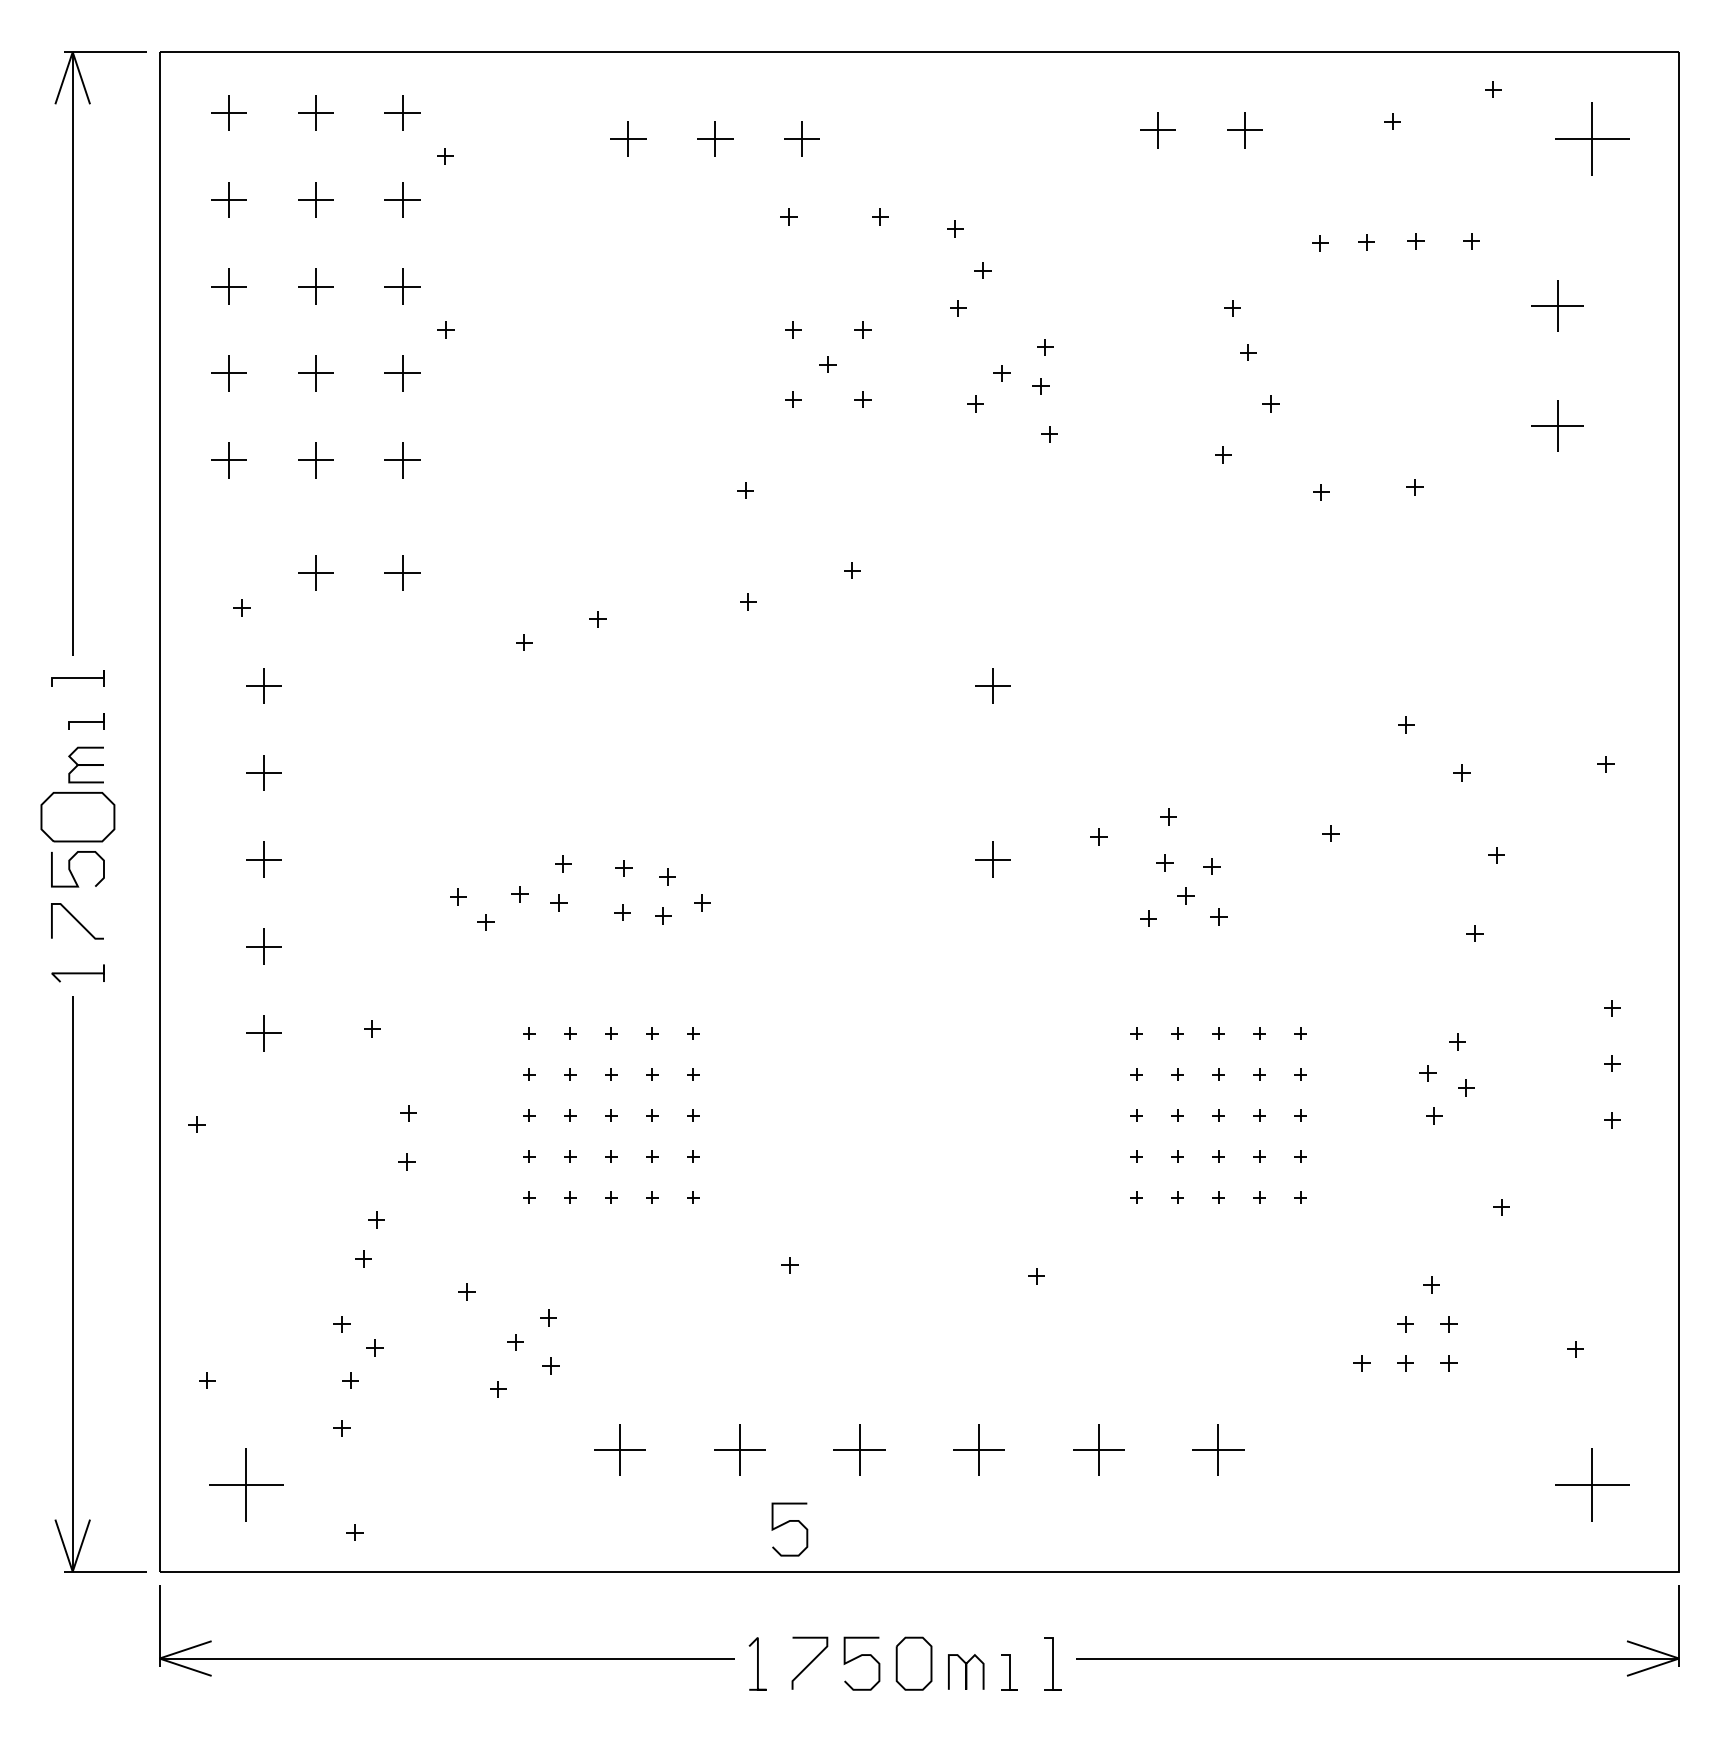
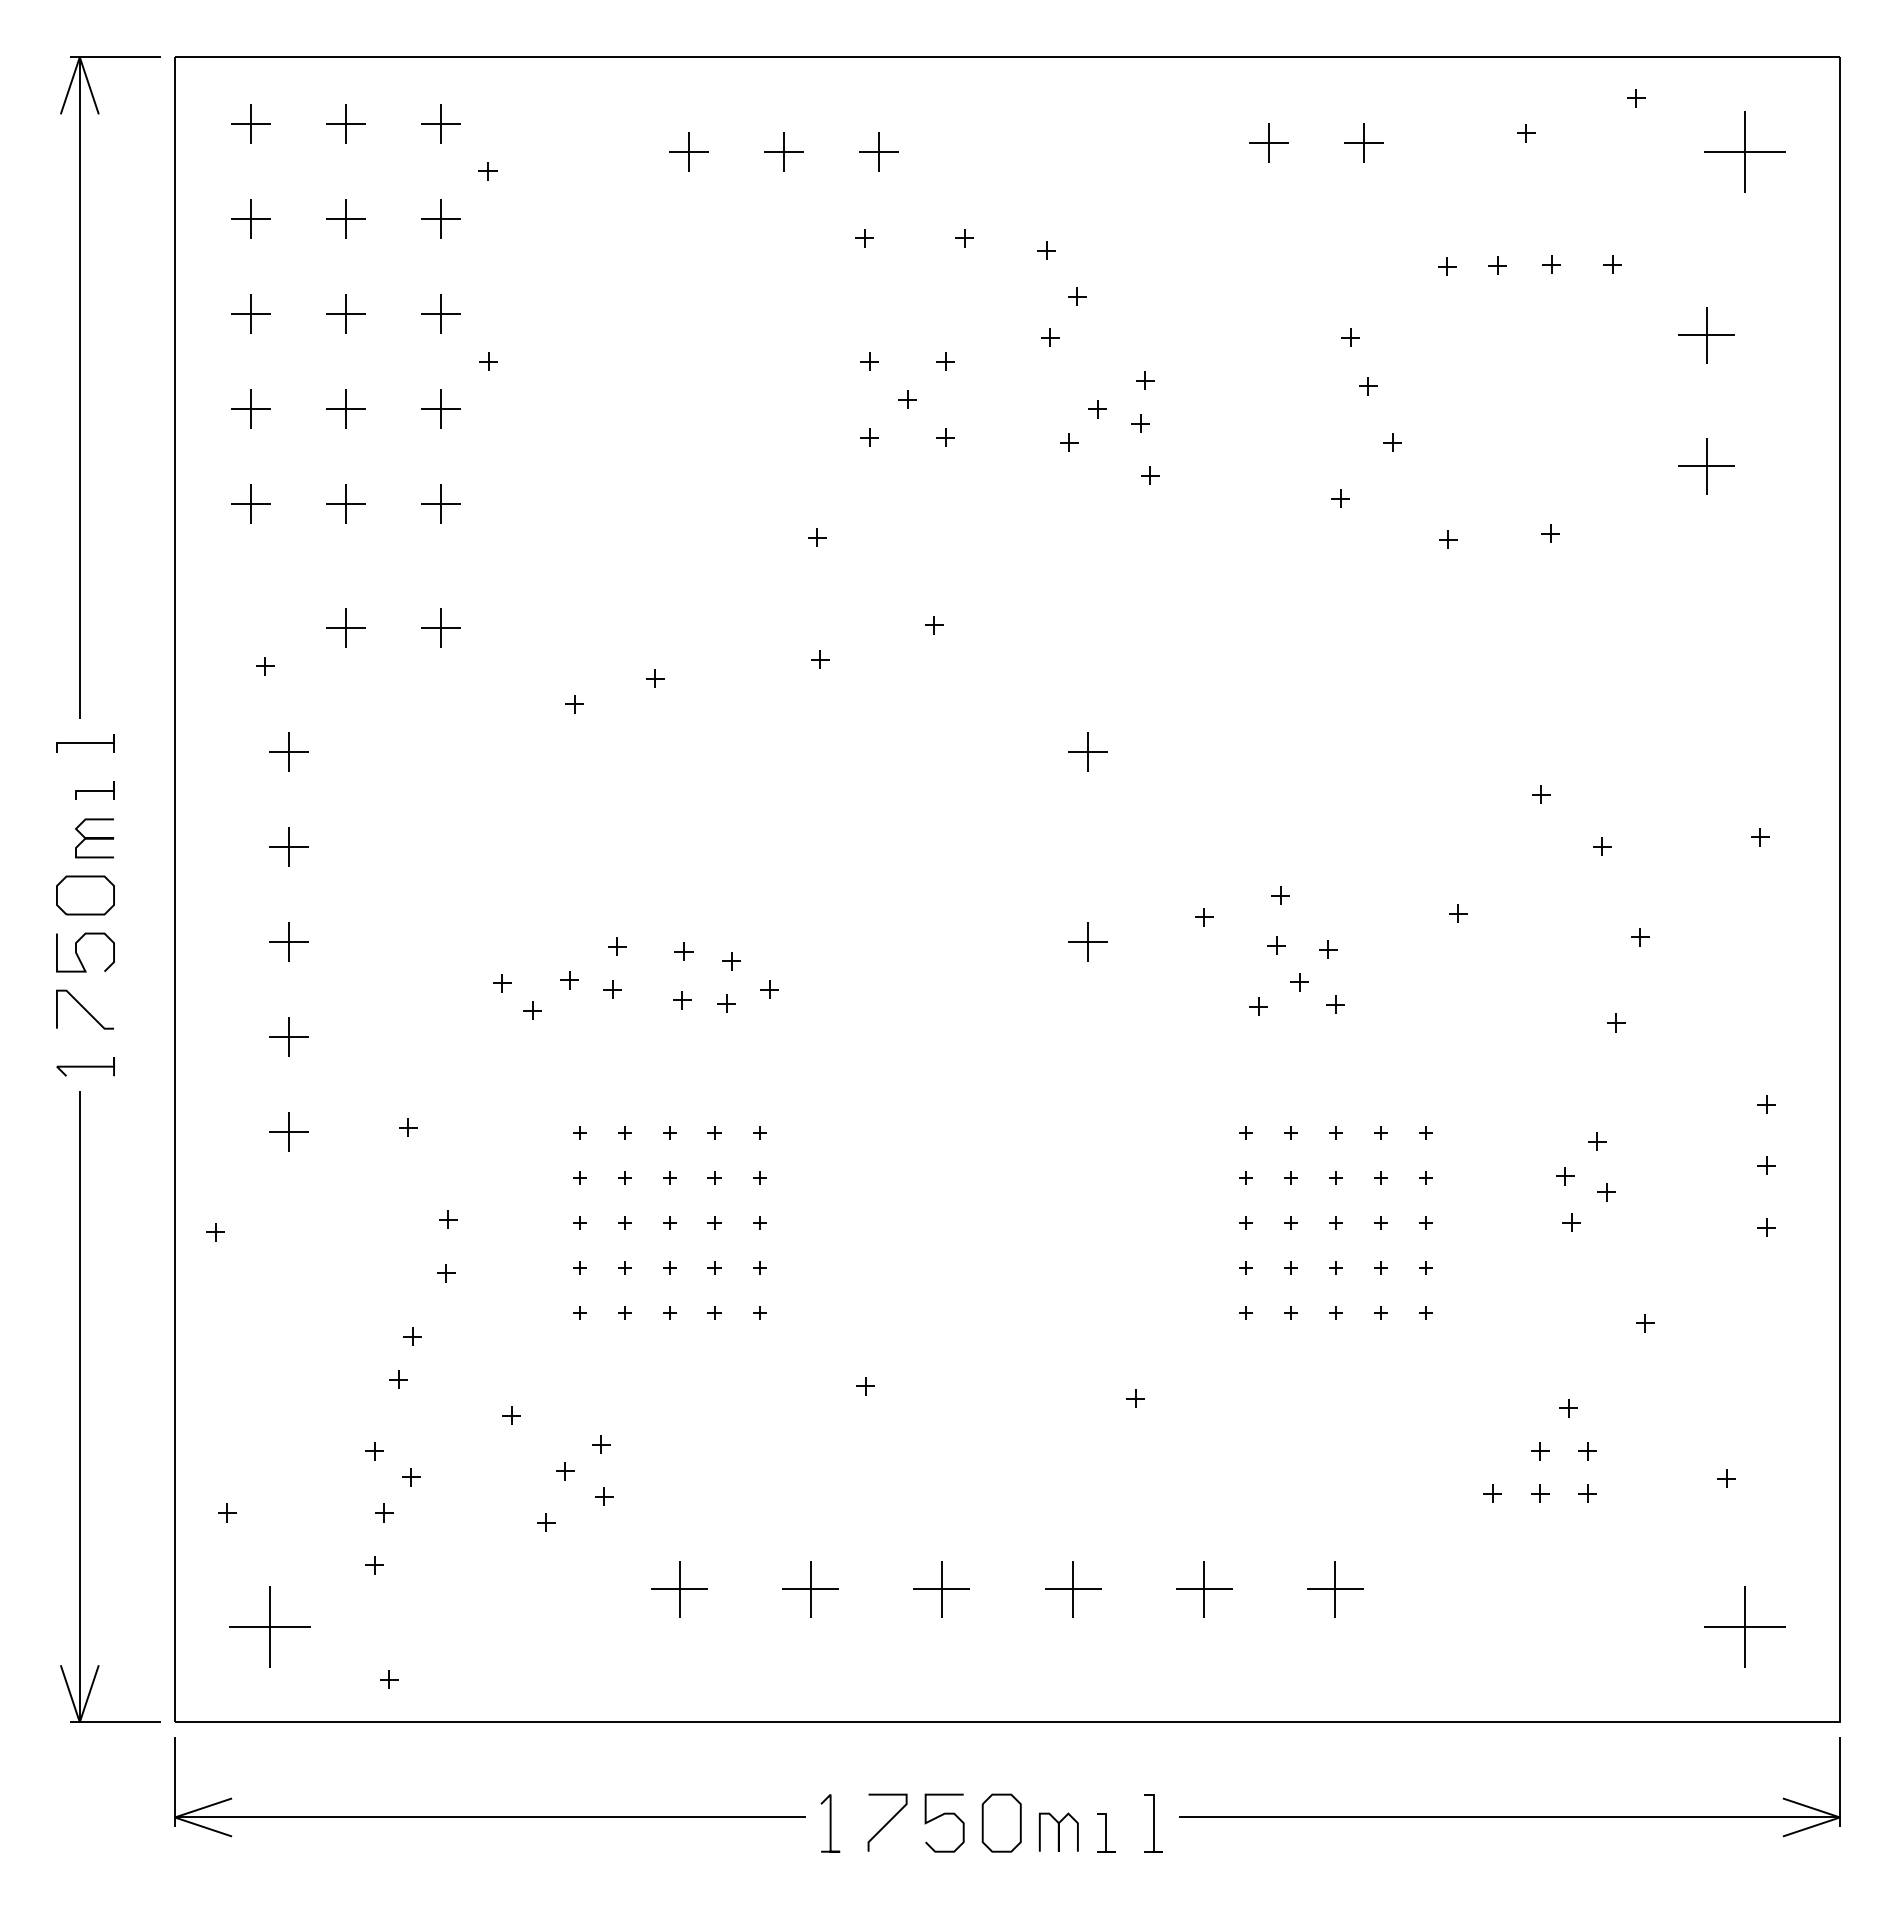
part: (77, 817) -> (85, 895), size x0.71
curve: (787, 1523) -> (862, 1669), removed

